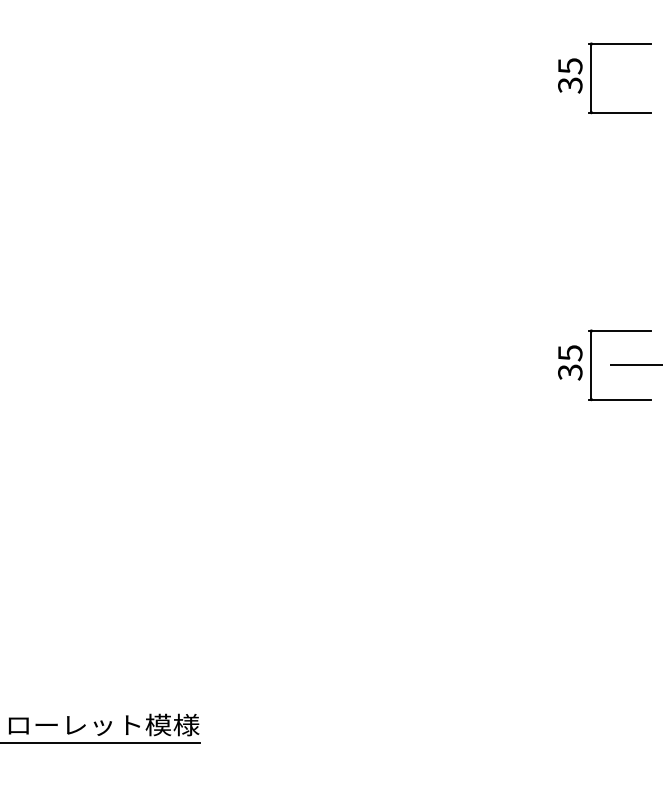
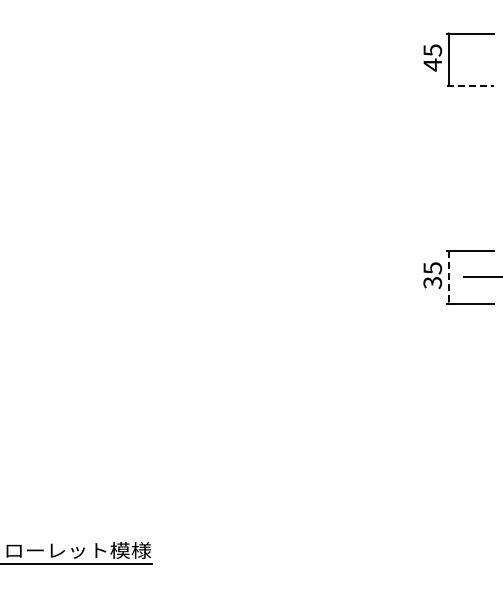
text: (569, 84) -> (432, 64), 35 -> 45
line: (620, 112) -> (470, 85), solid -> dashed
line: (591, 365) -> (448, 277), solid -> dashed

